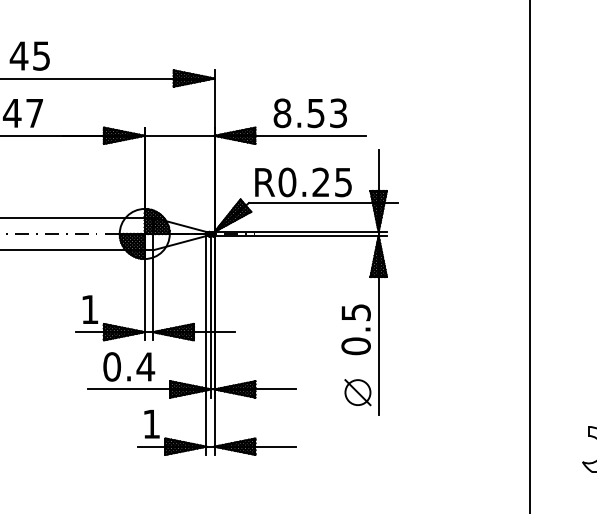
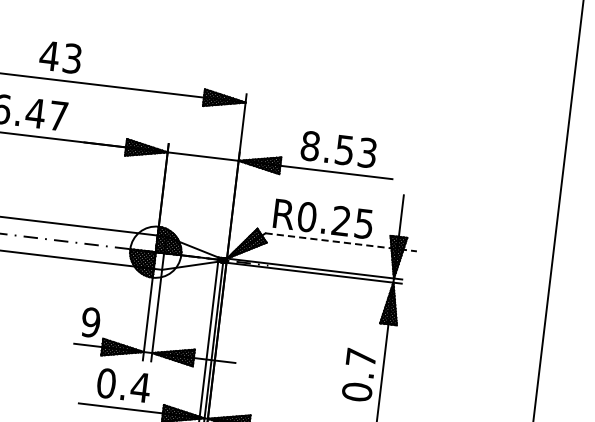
text: (41, 55) -> (72, 58), 45 -> 43
line: (323, 202) -> (341, 241), solid -> dashed
text: (89, 309) -> (90, 322), 1 -> 9
text: (355, 312) -> (360, 357), 0.5 -> 0.7

